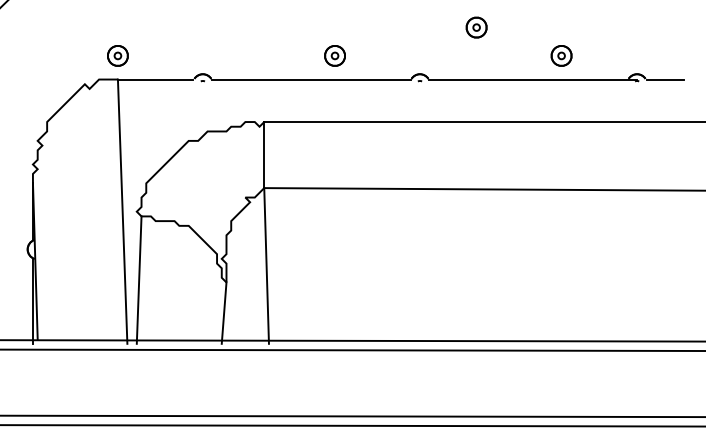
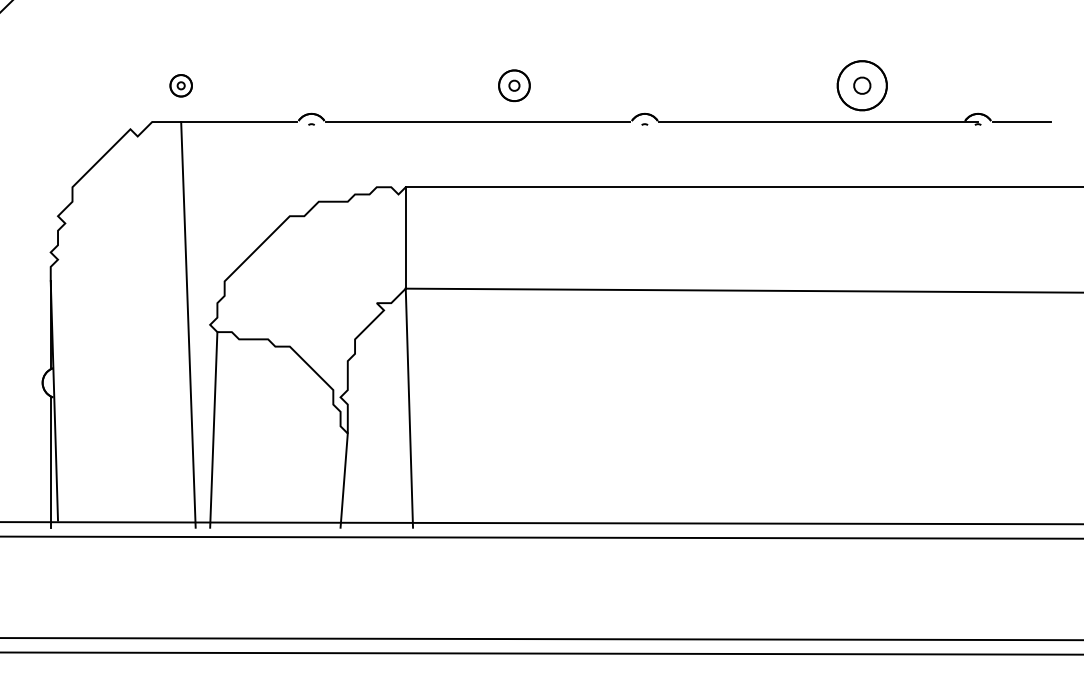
part: (476, 27) -> (731, 42), removed
part: (117, 55) -> (180, 85), size x0.7
part: (561, 55) -> (862, 85), size x1.6

